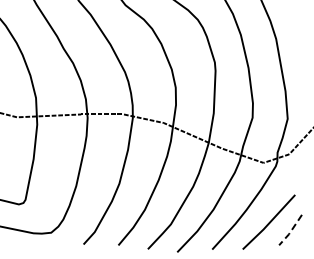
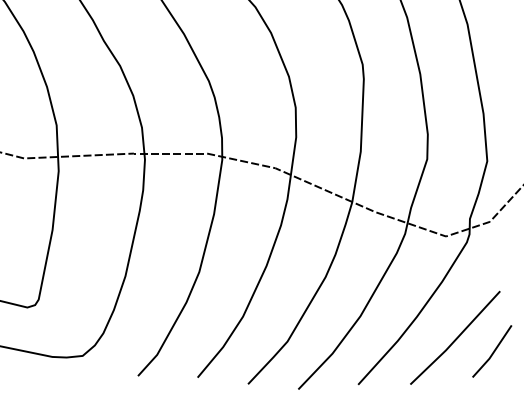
line: (291, 231) -> (493, 353), dashed -> solid

